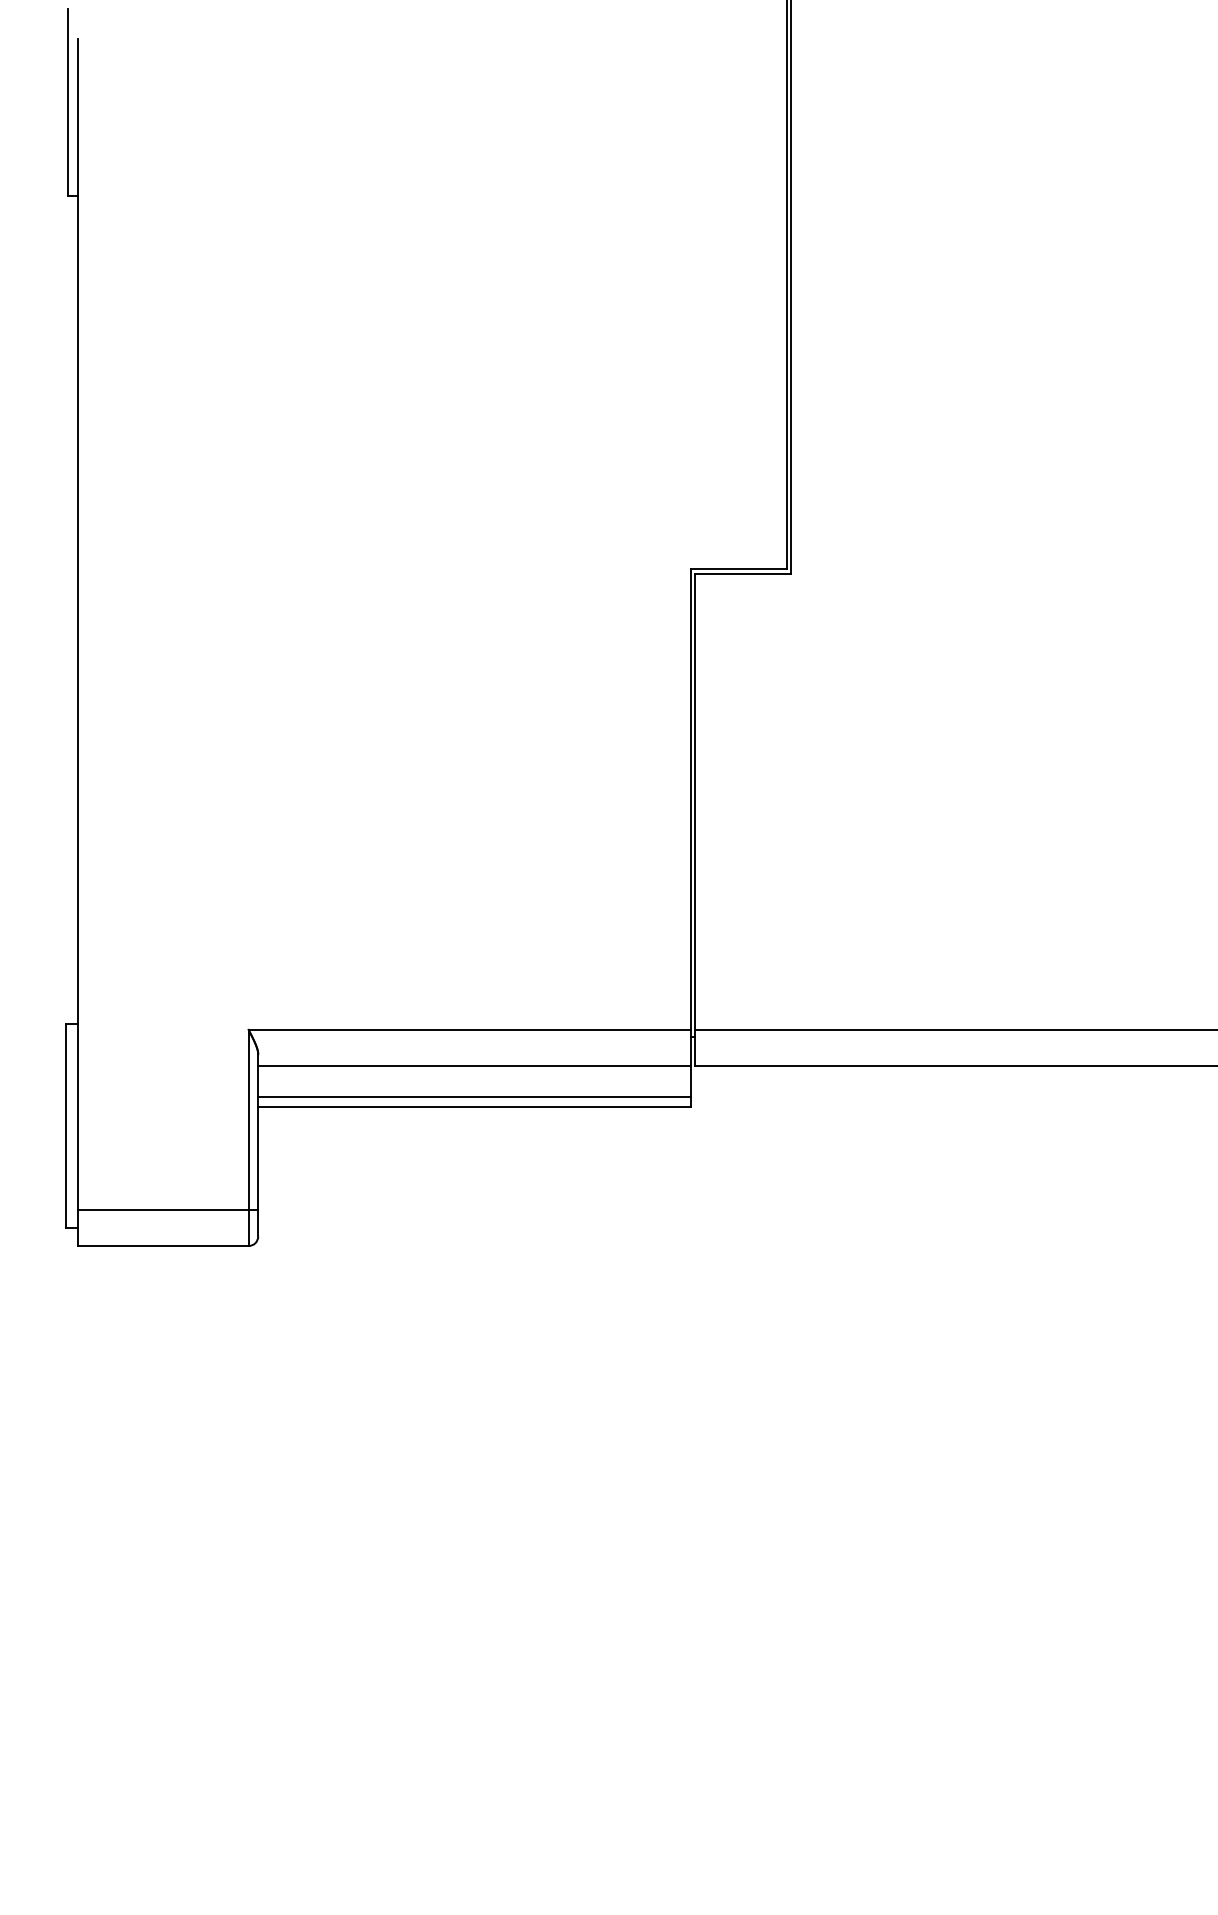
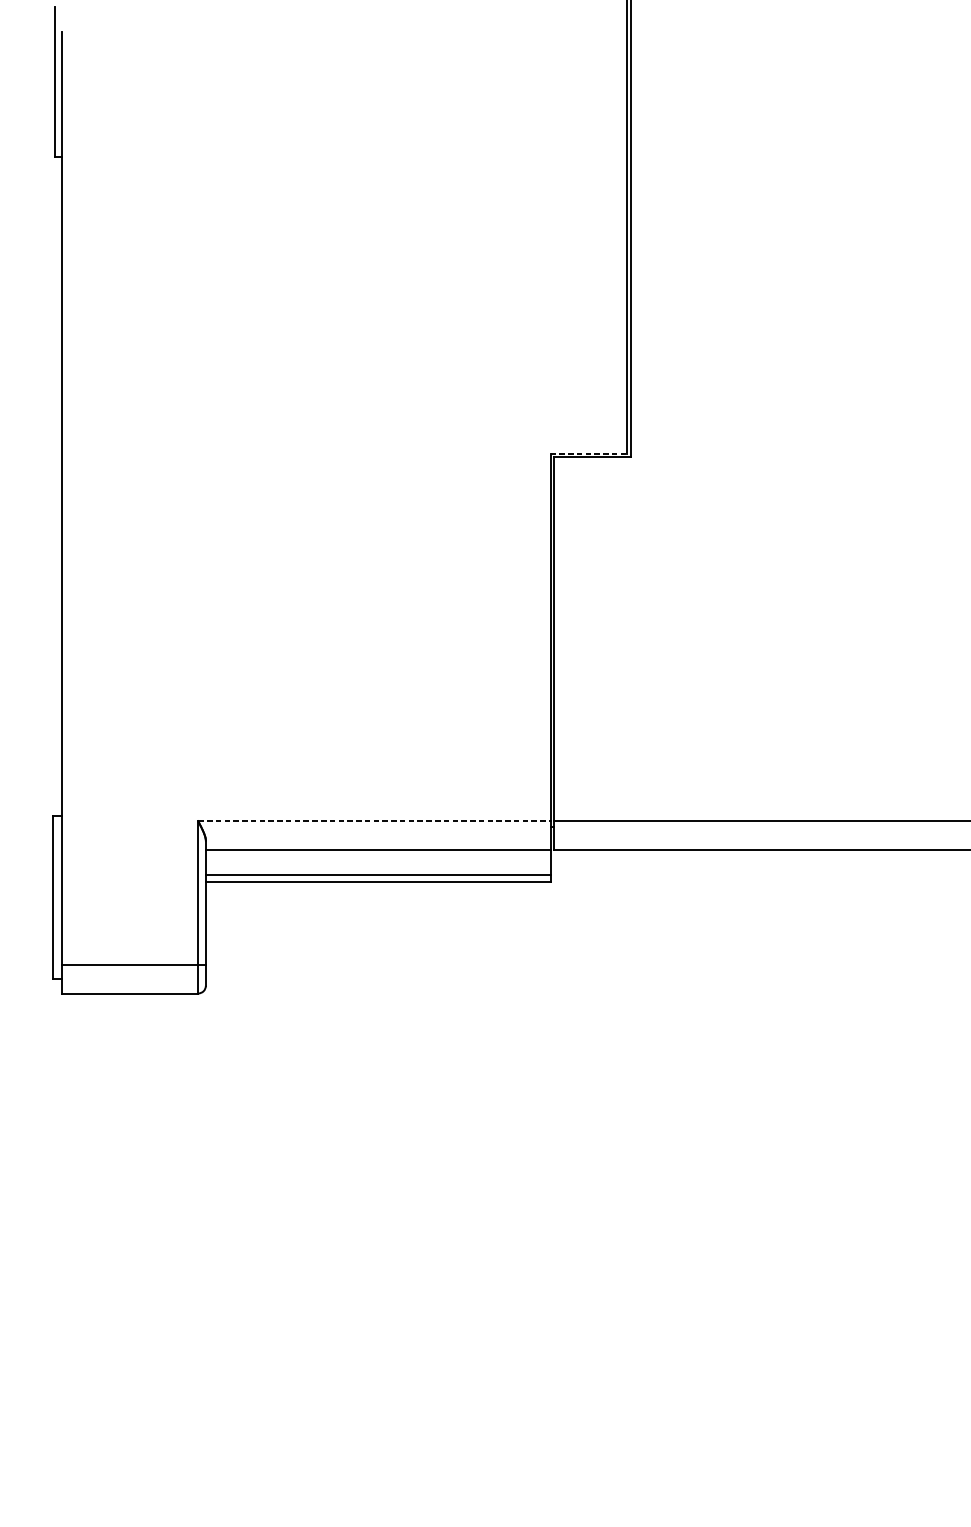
line: (739, 568) -> (589, 453), solid -> dashed
line: (469, 1029) -> (374, 820), solid -> dashed

